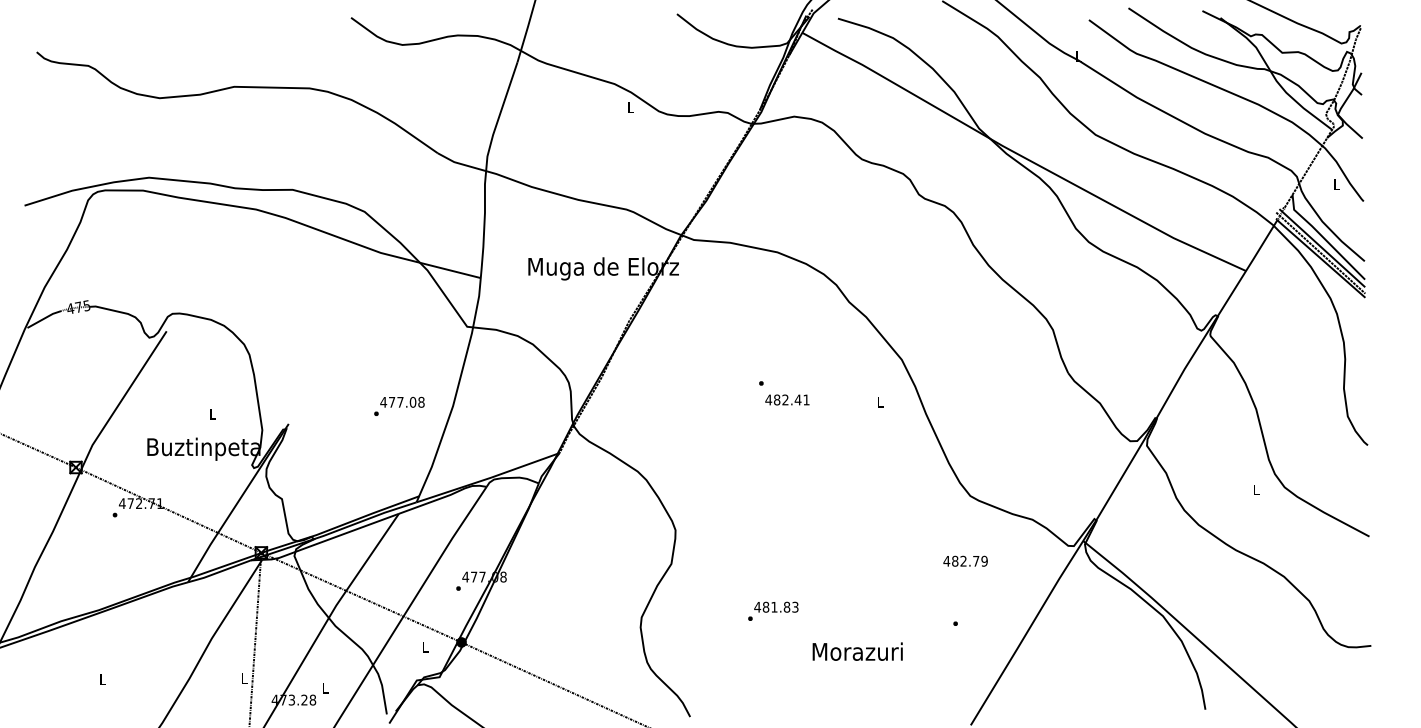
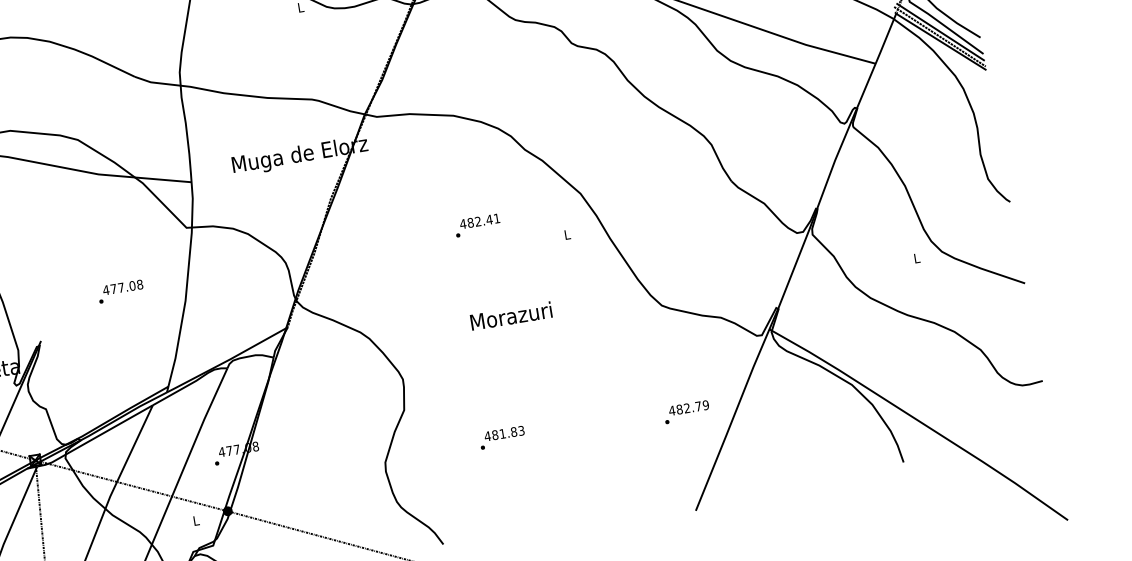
text: (787, 399) -> (479, 220), moved
text: (399, 405) -> (120, 290), moved
text: (965, 560) -> (688, 407), moved
text: (857, 651) -> (511, 316), moved

